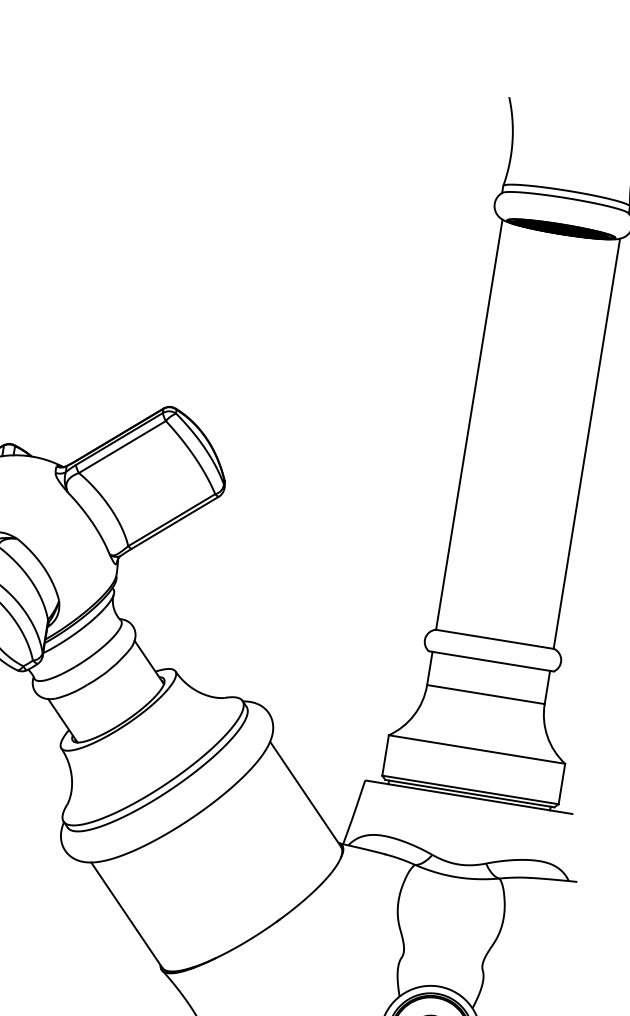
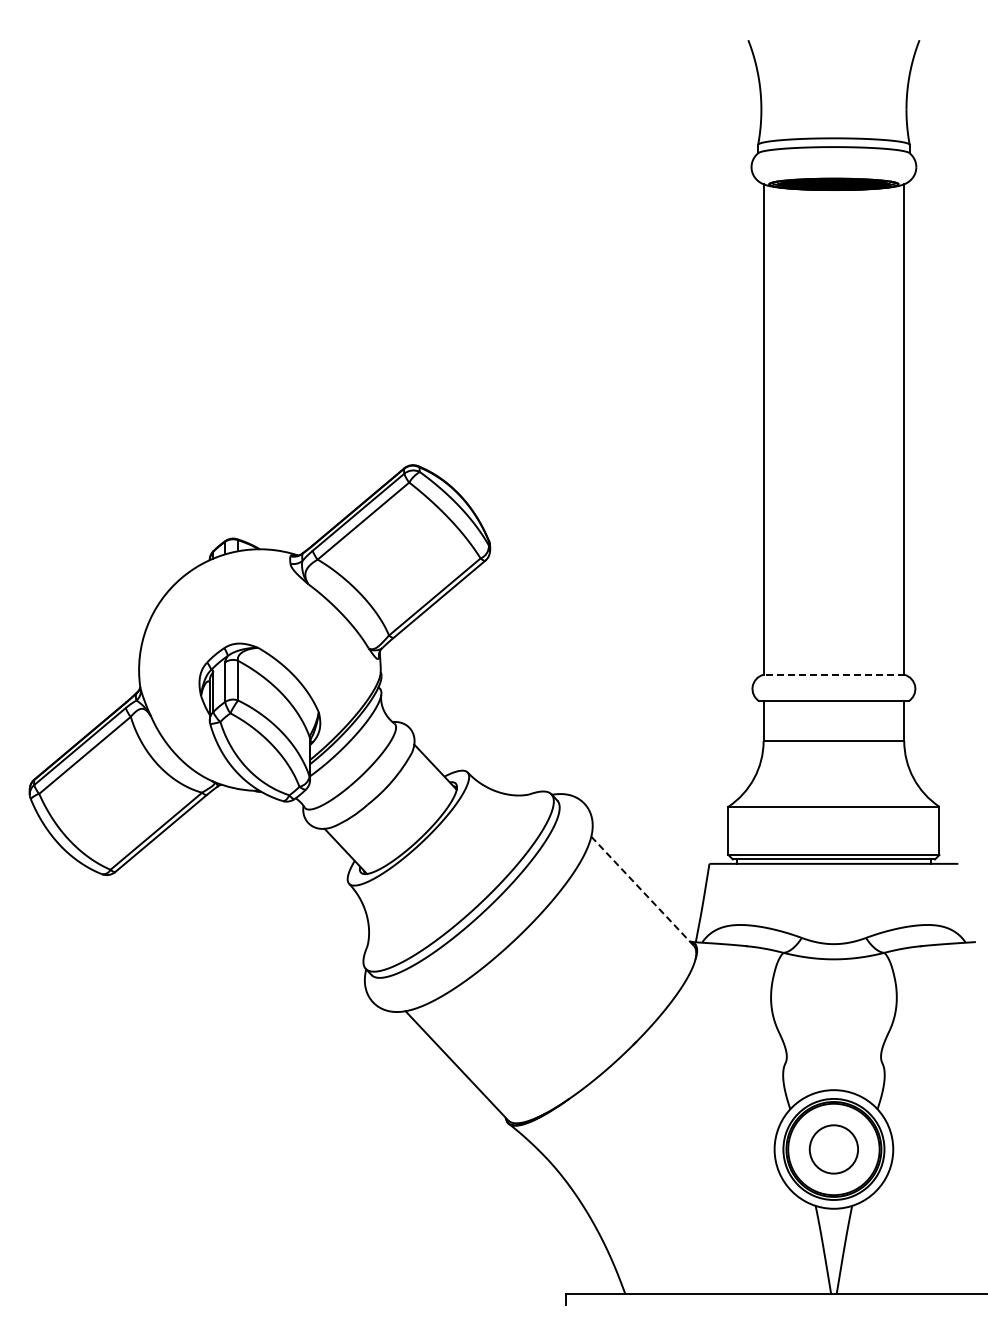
line: (494, 638) -> (833, 674), solid -> dashed
line: (305, 794) -> (642, 891), solid -> dashed

